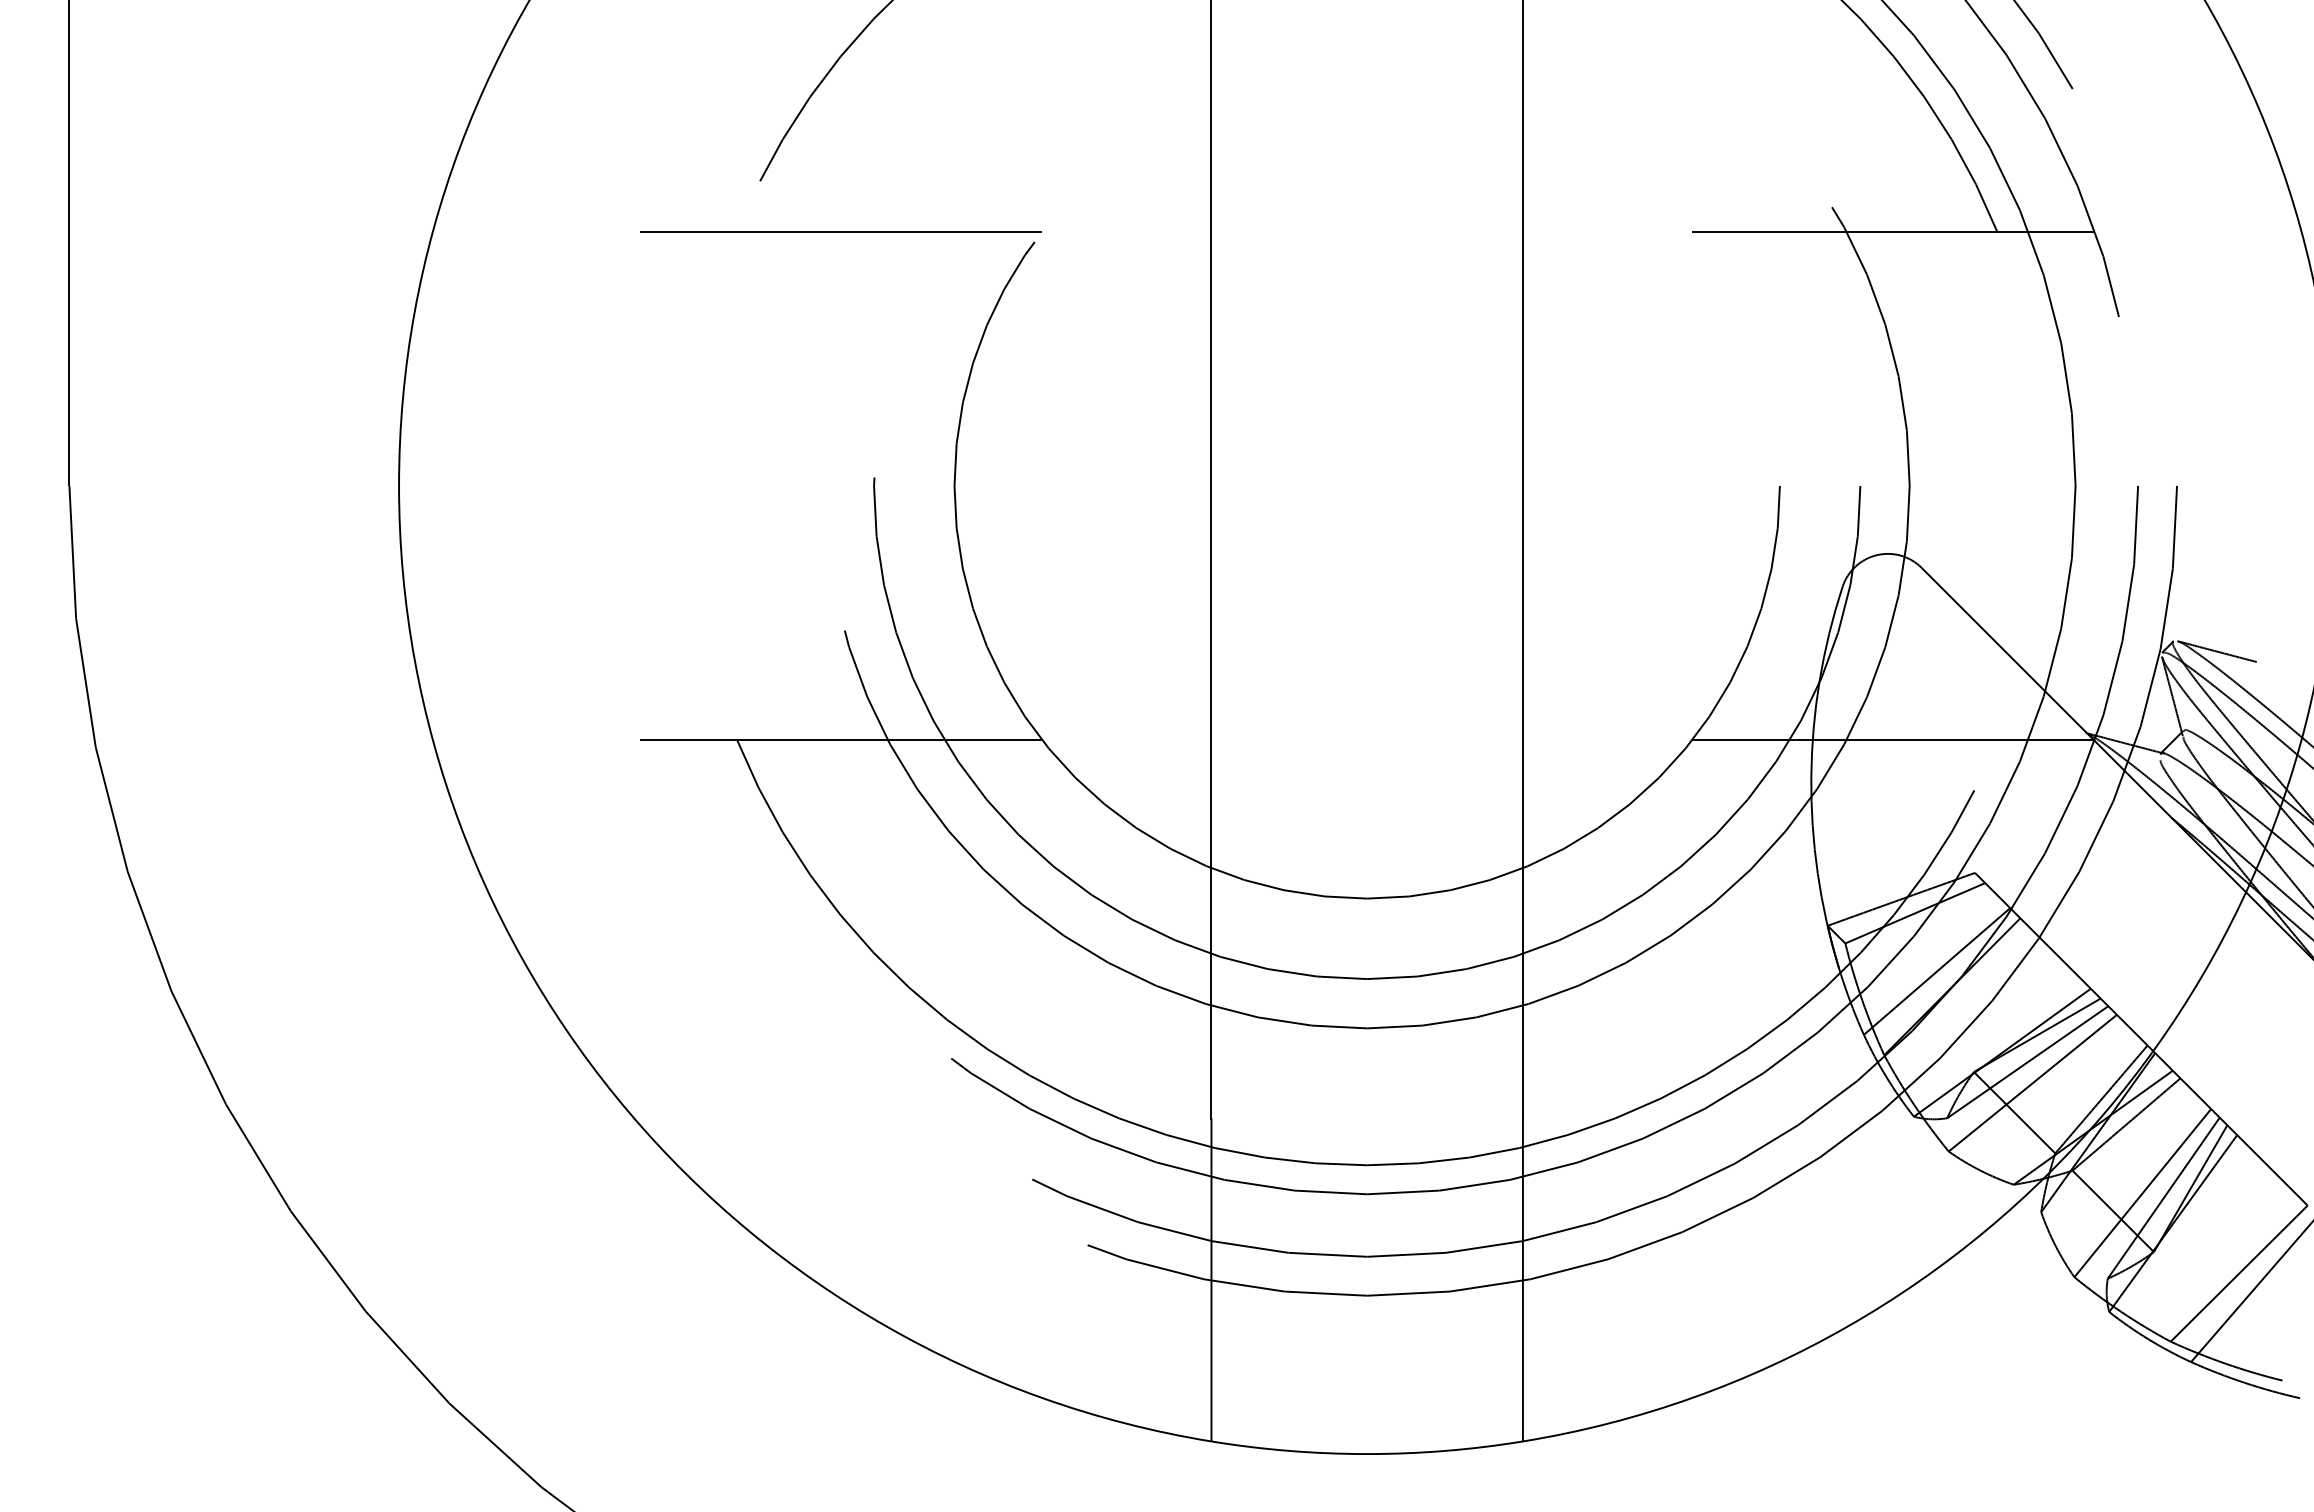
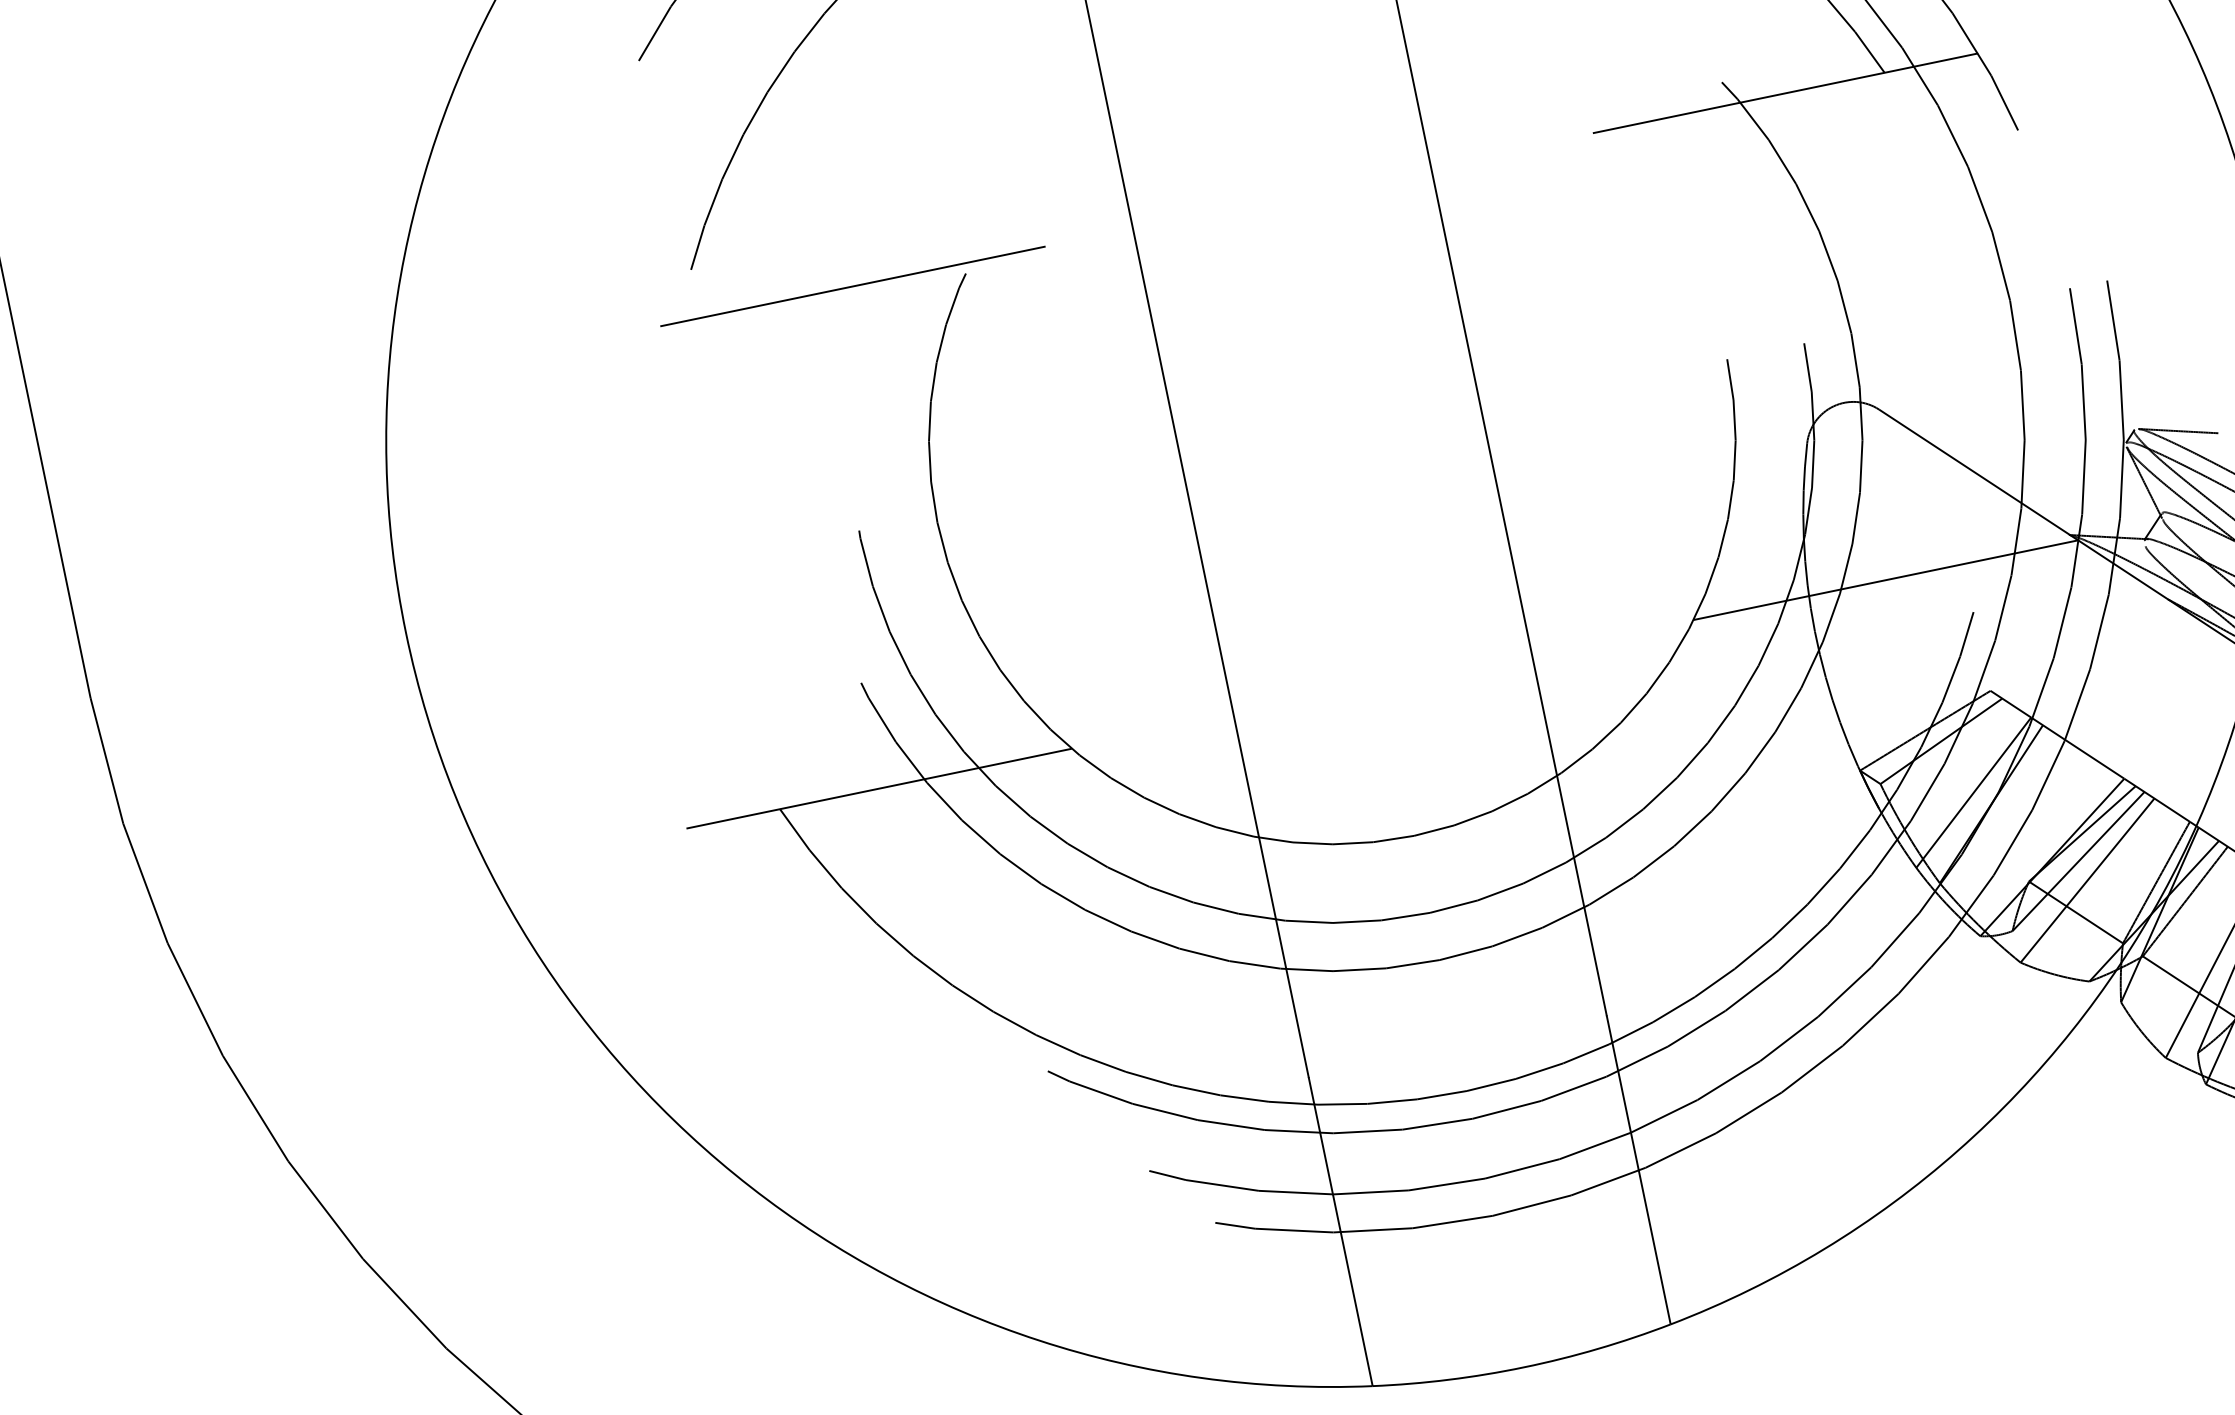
line: (840, 231) -> (852, 286), moved

